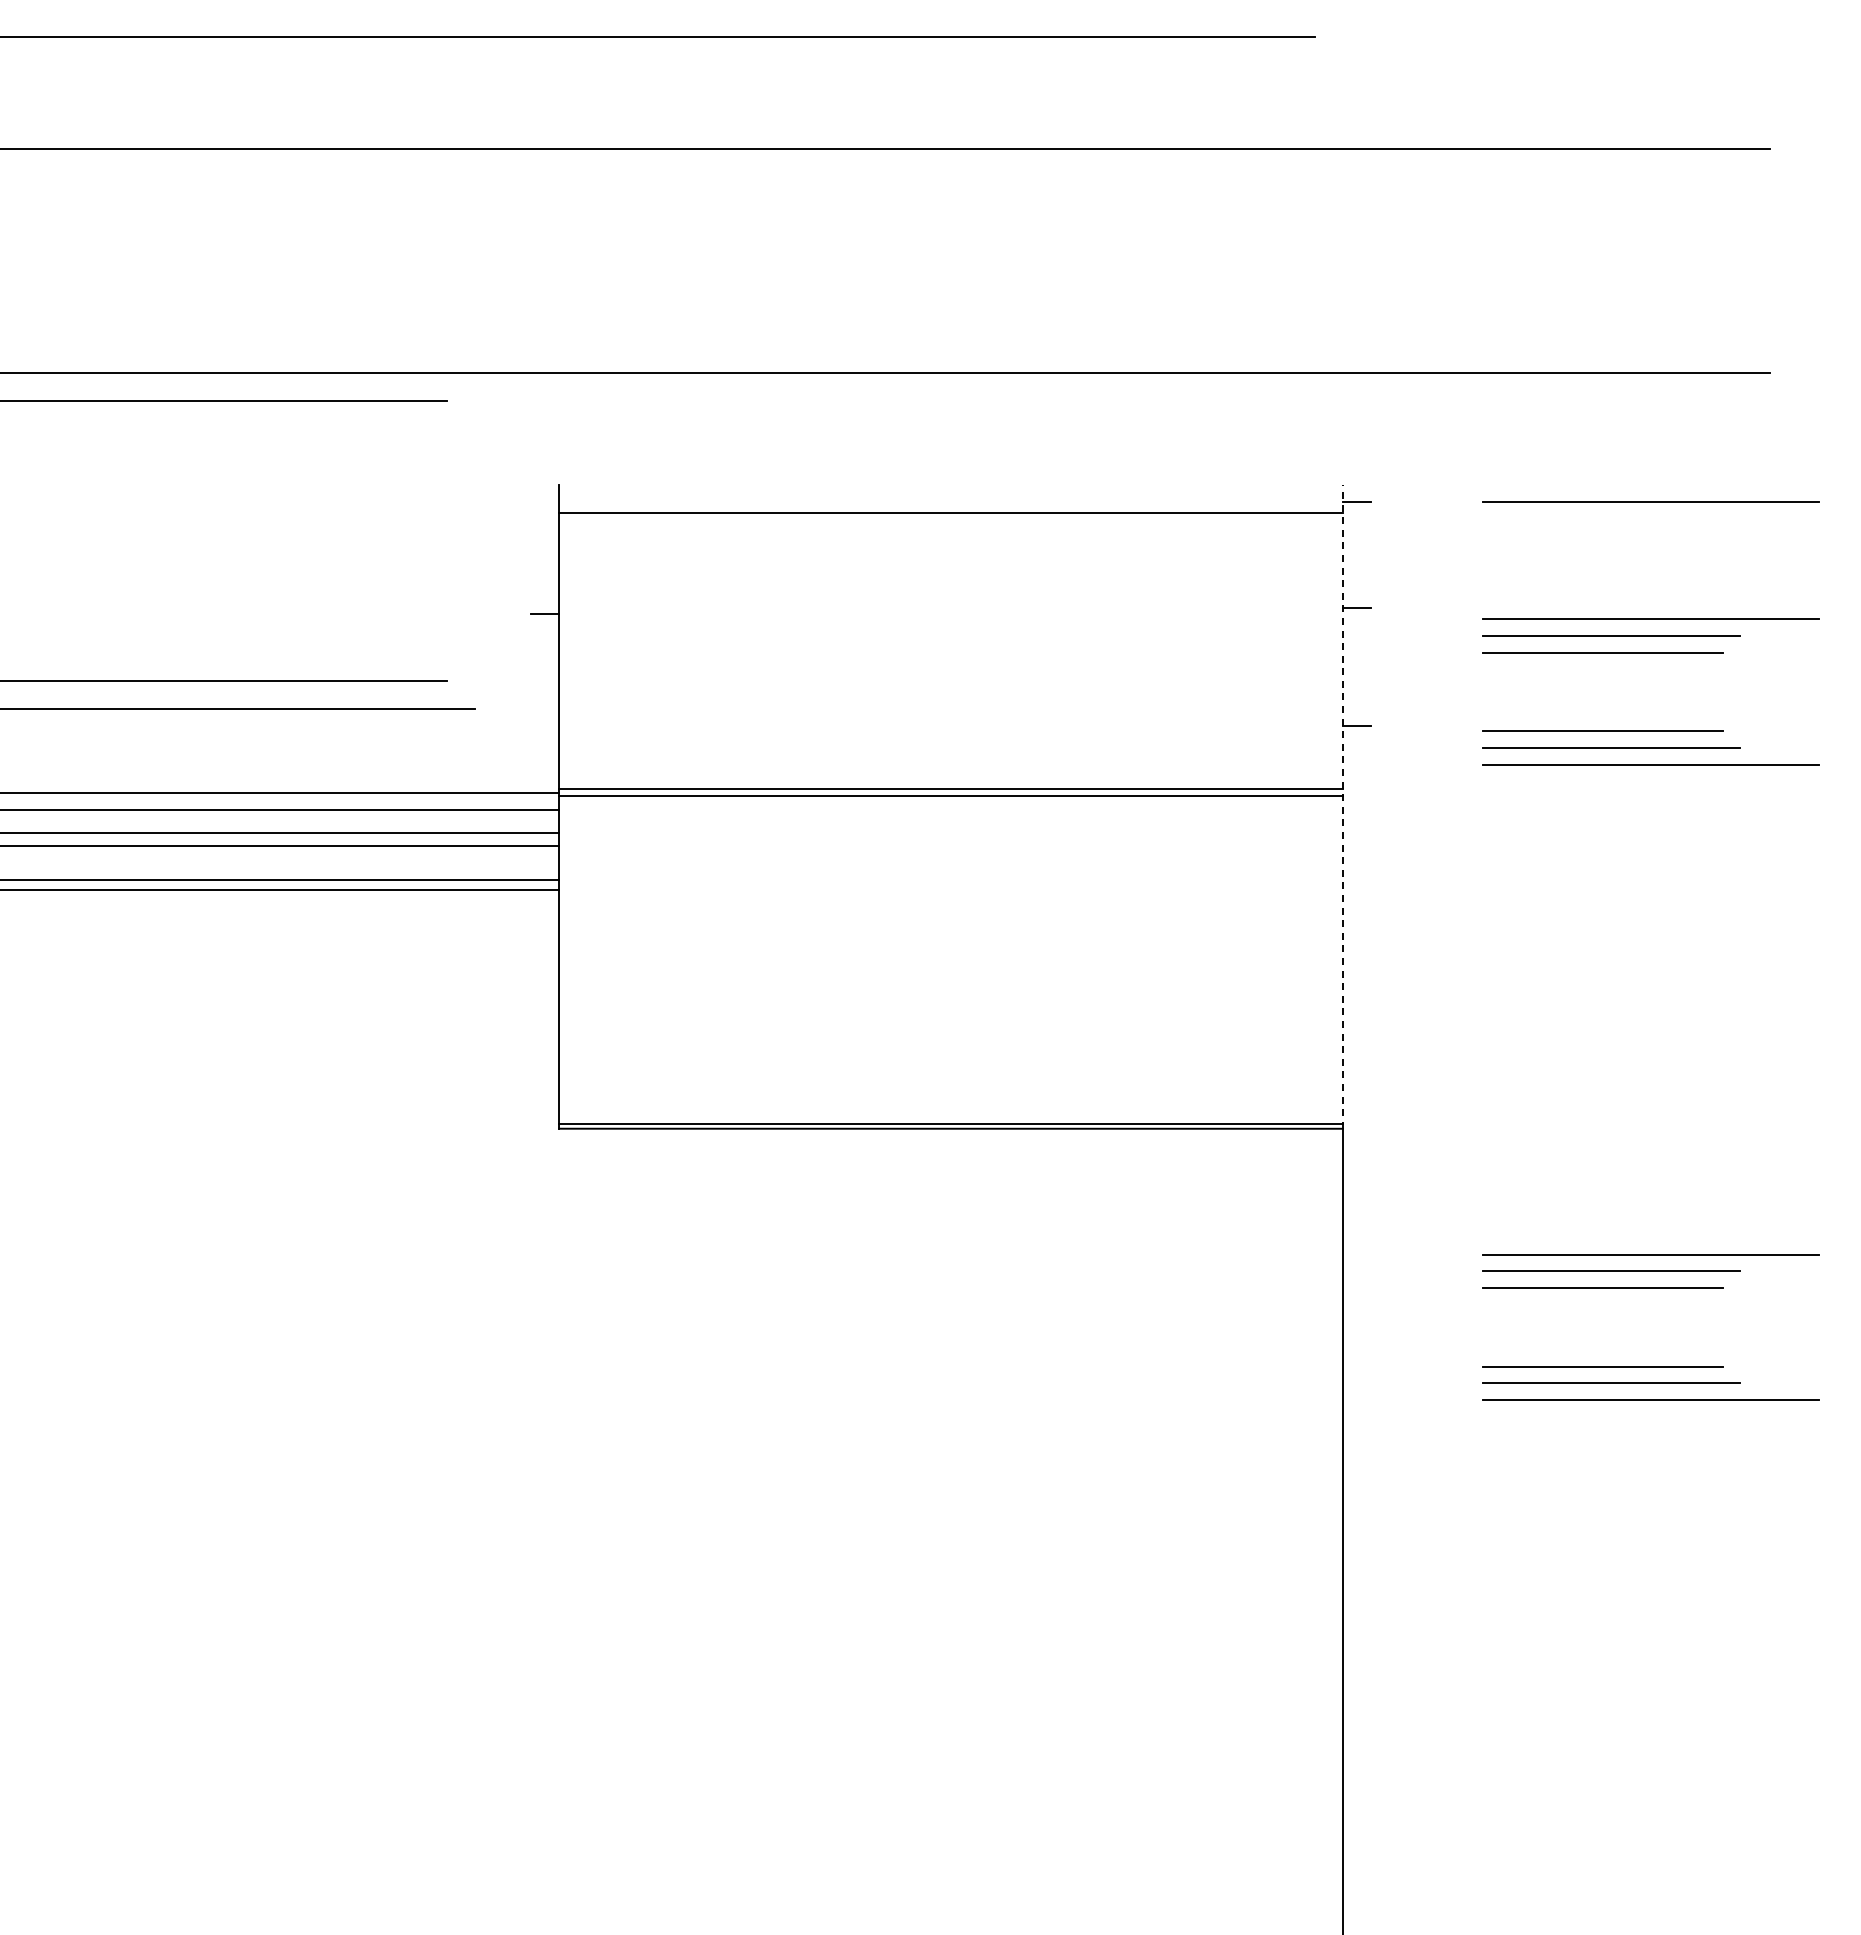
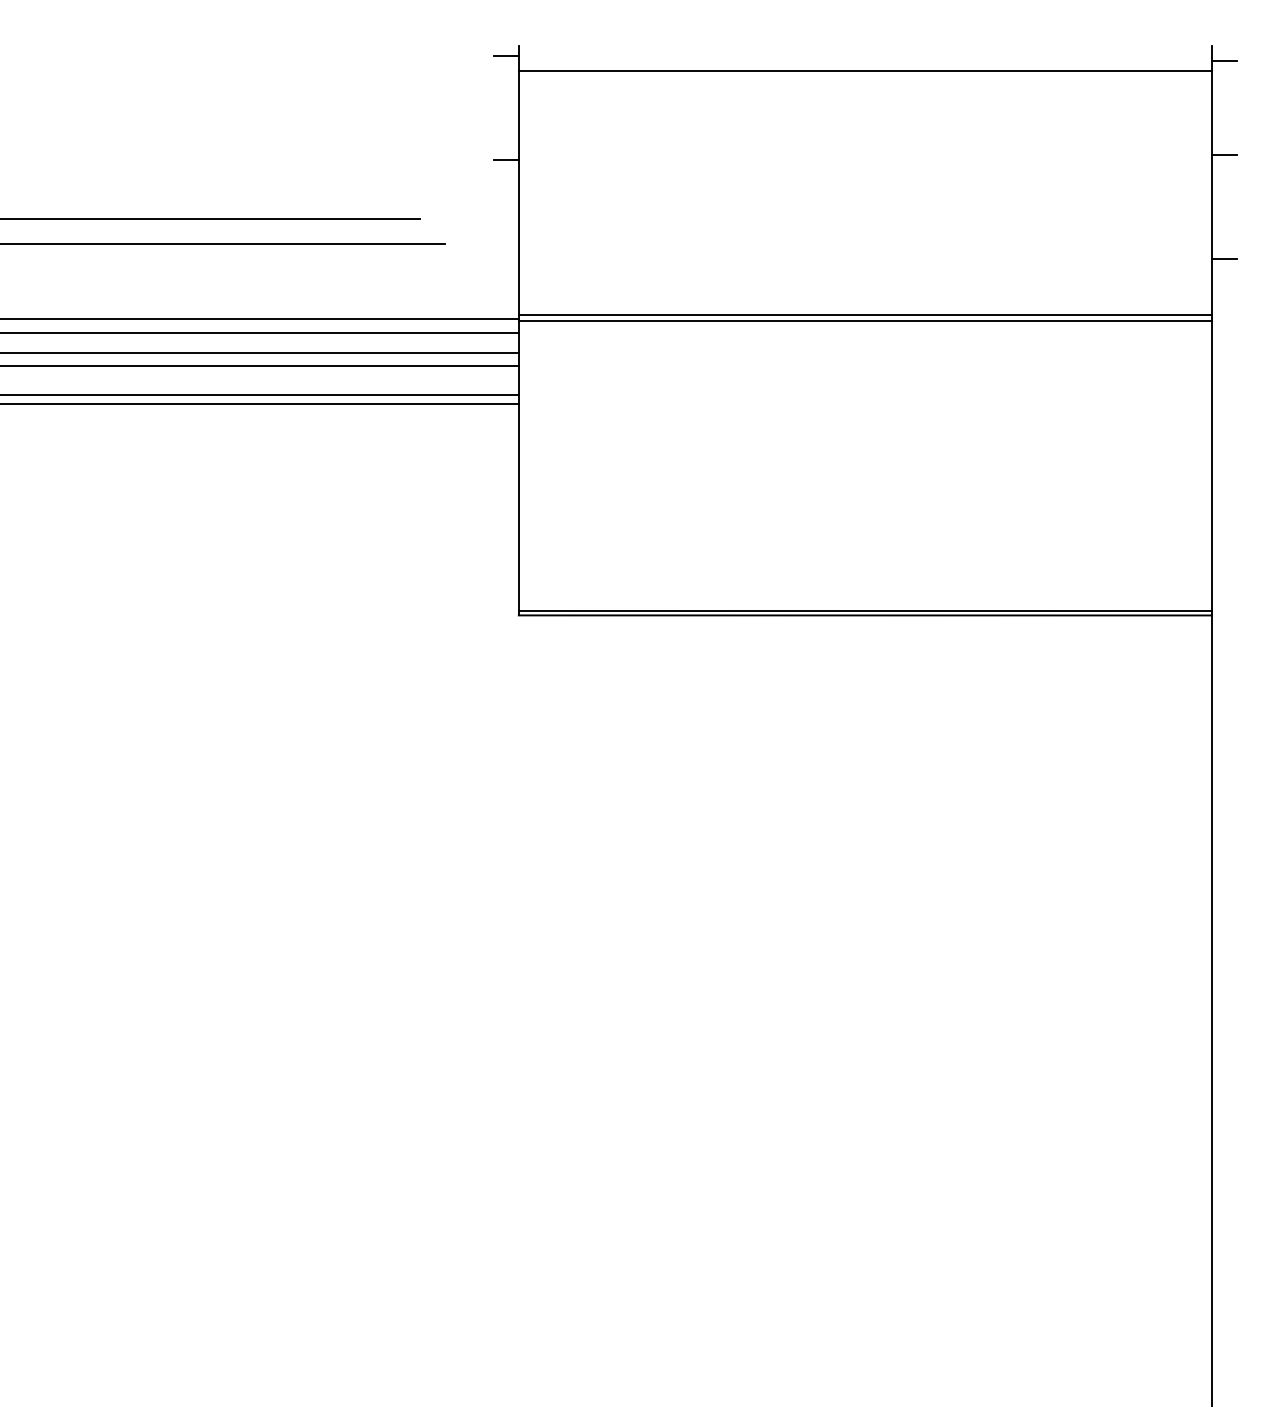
line: (545, 496) -> (506, 56), added
line: (1342, 806) -> (1211, 330), dashed -> solid

